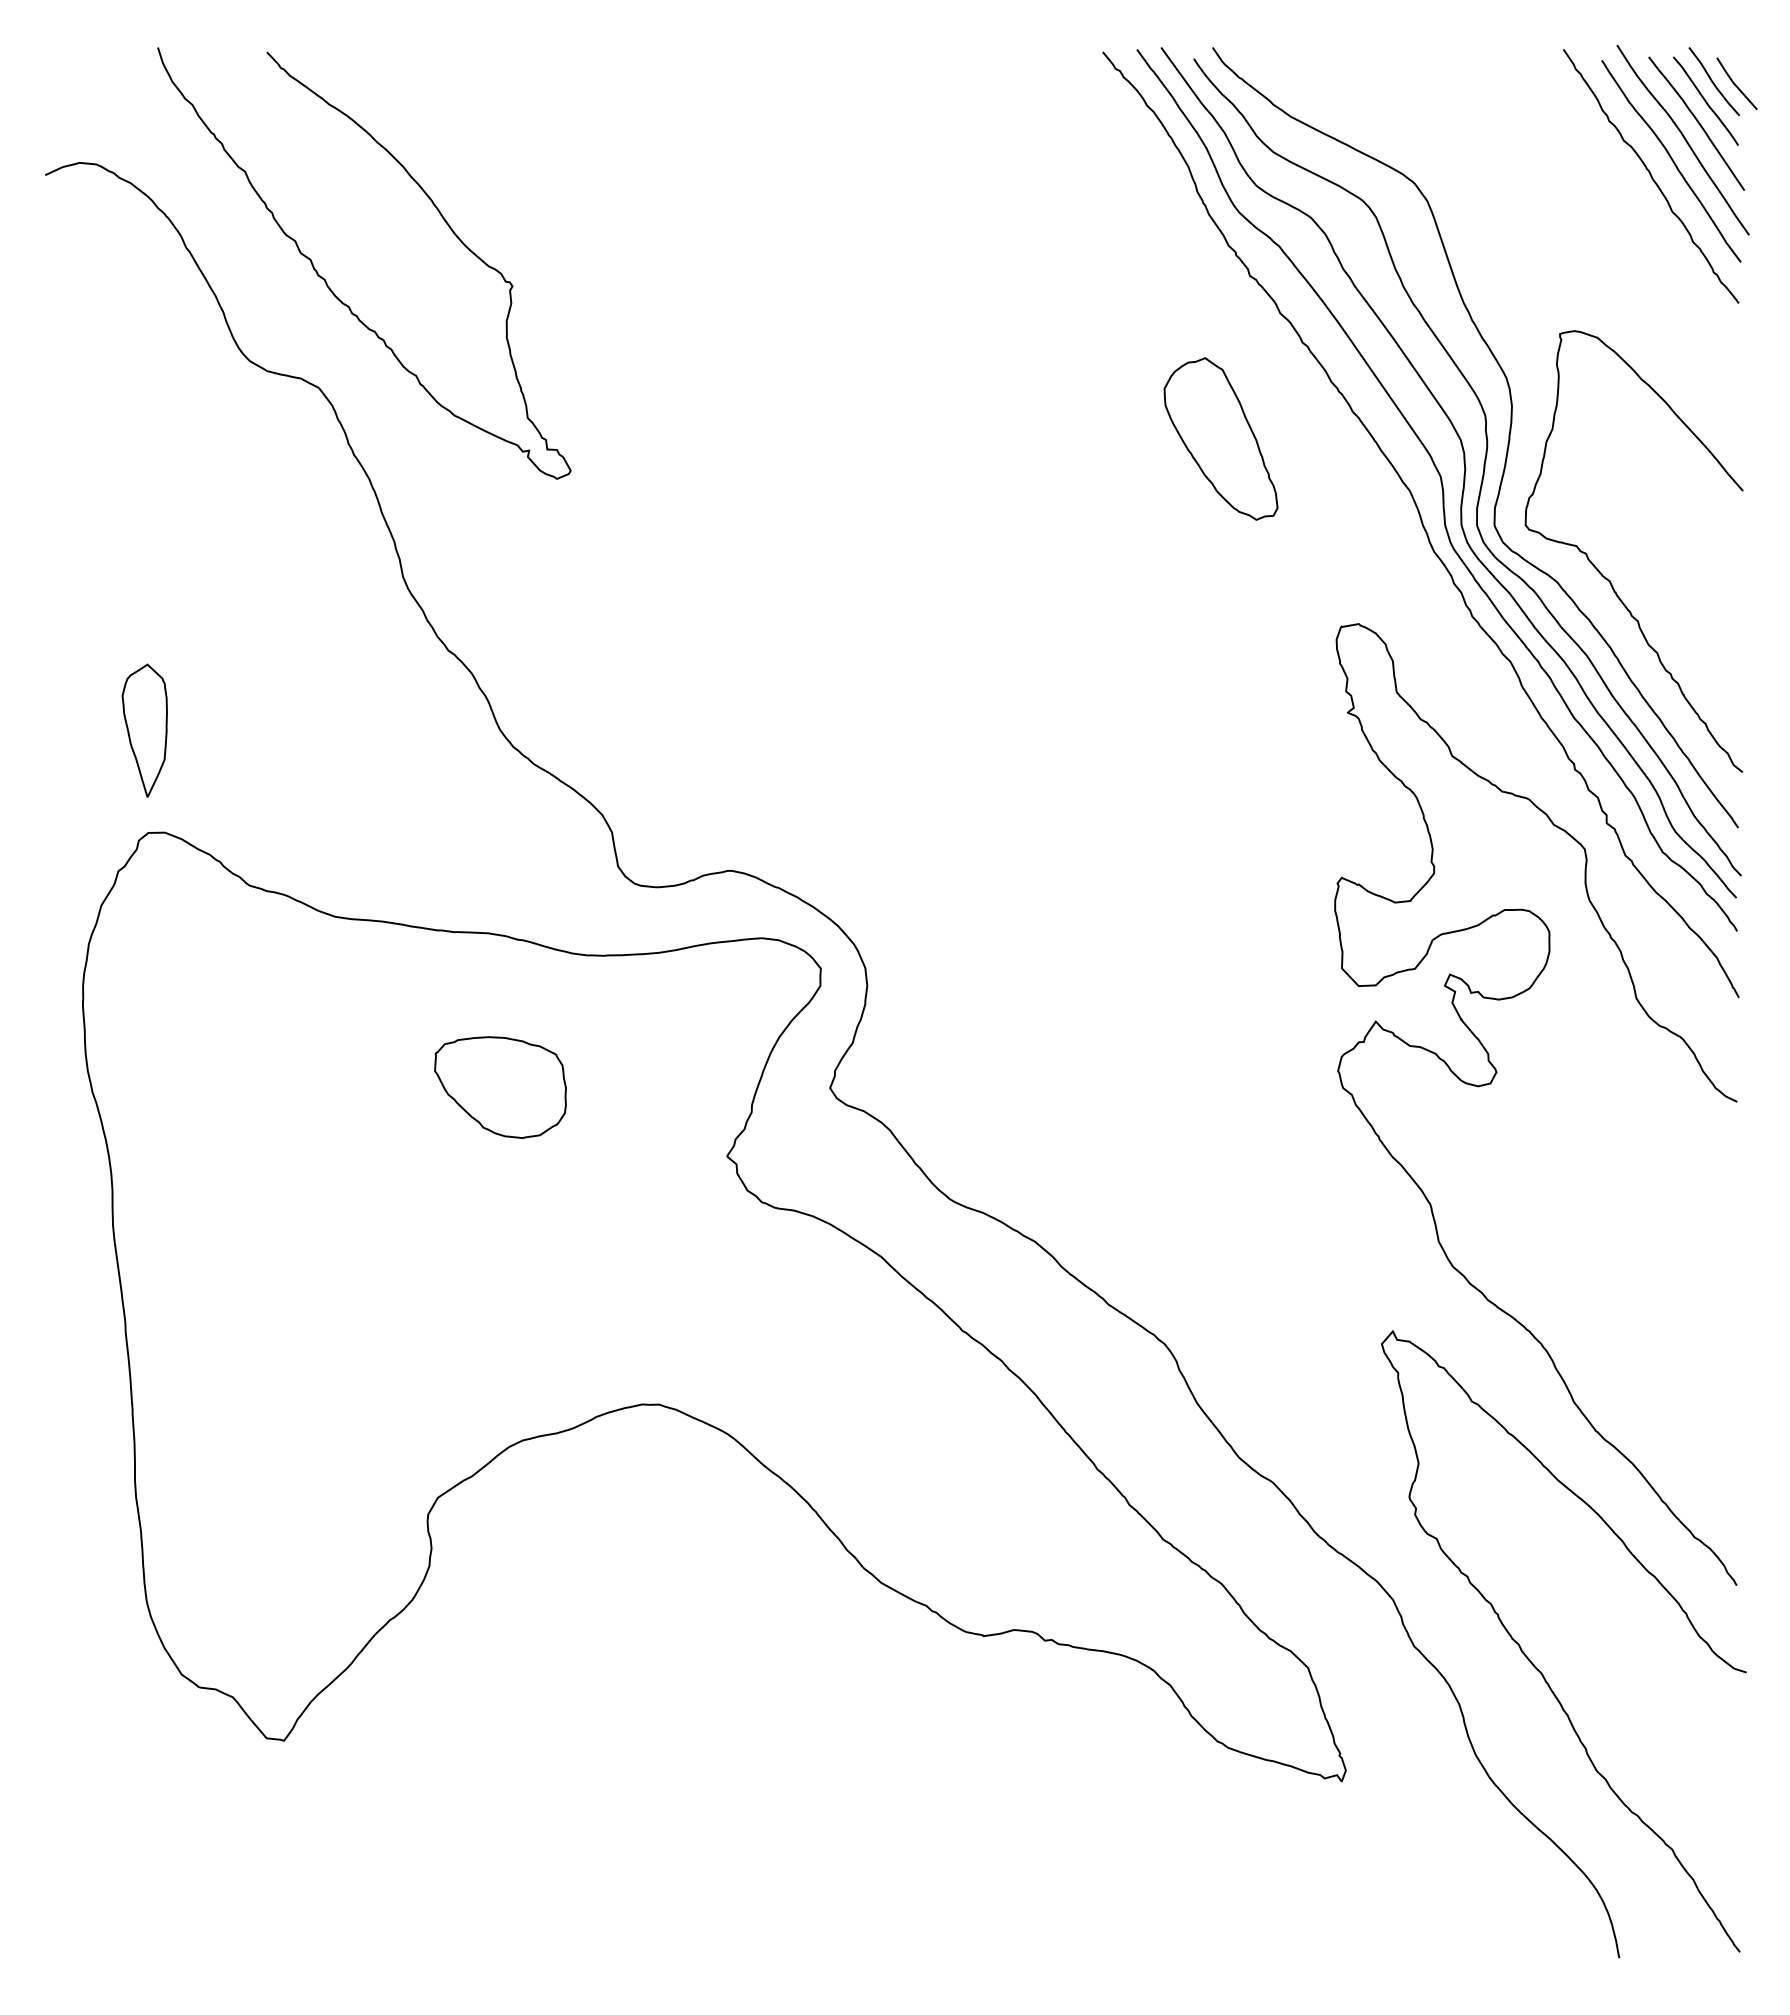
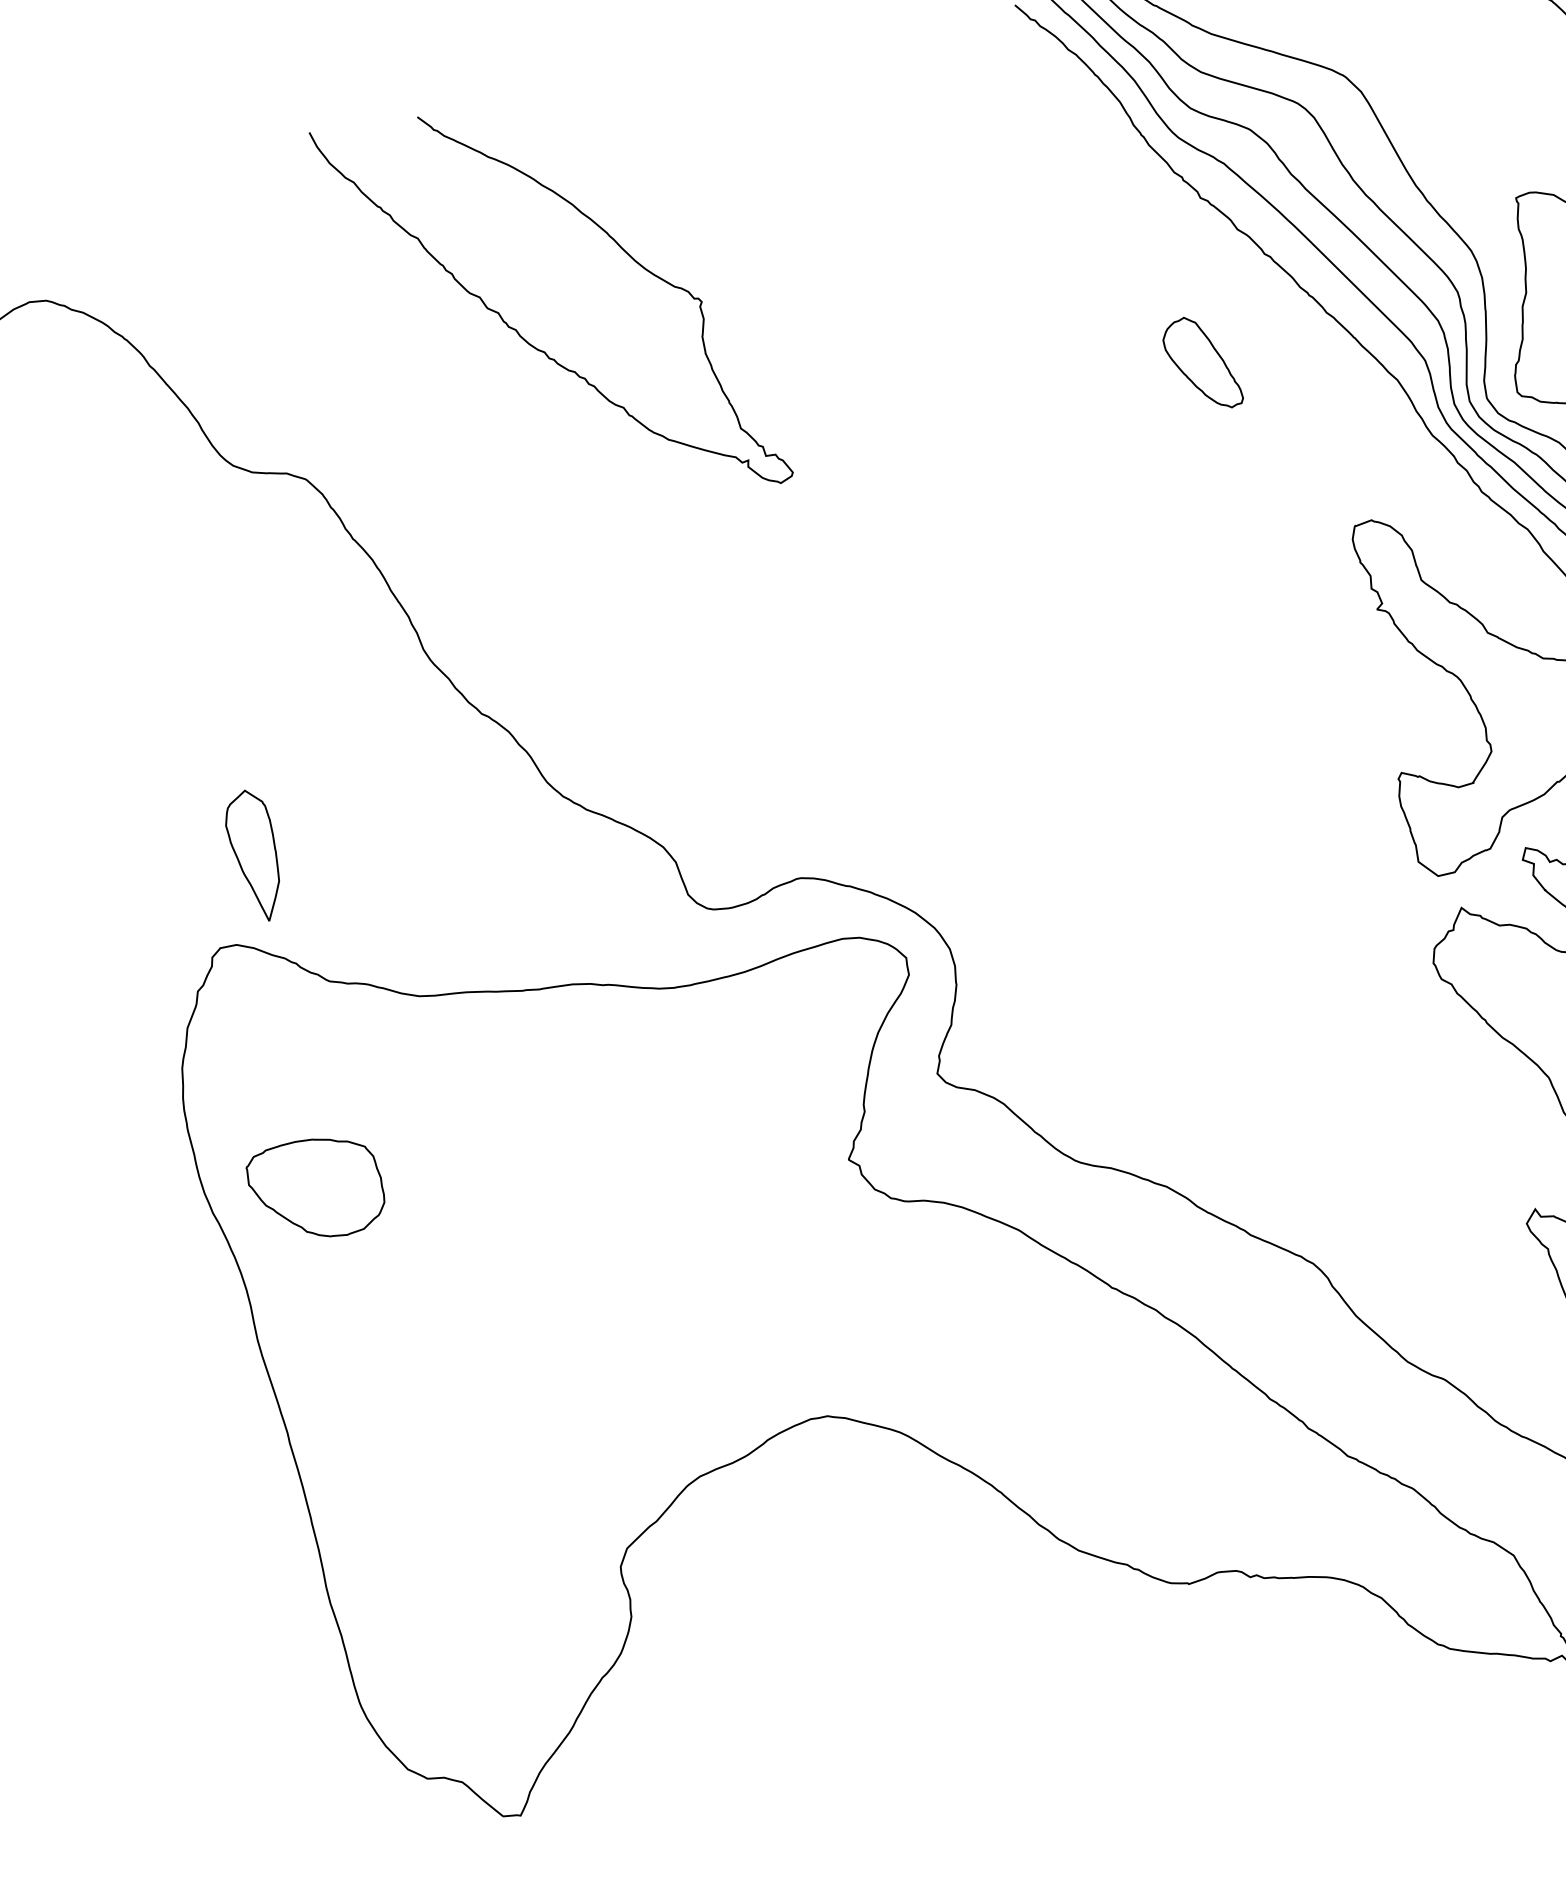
curve: (326, 280) -> (517, 330), moved
part: (1220, 438) -> (1201, 363), size x0.6
part: (144, 730) -> (254, 855), moved
part: (500, 1087) -> (316, 1189), moved

